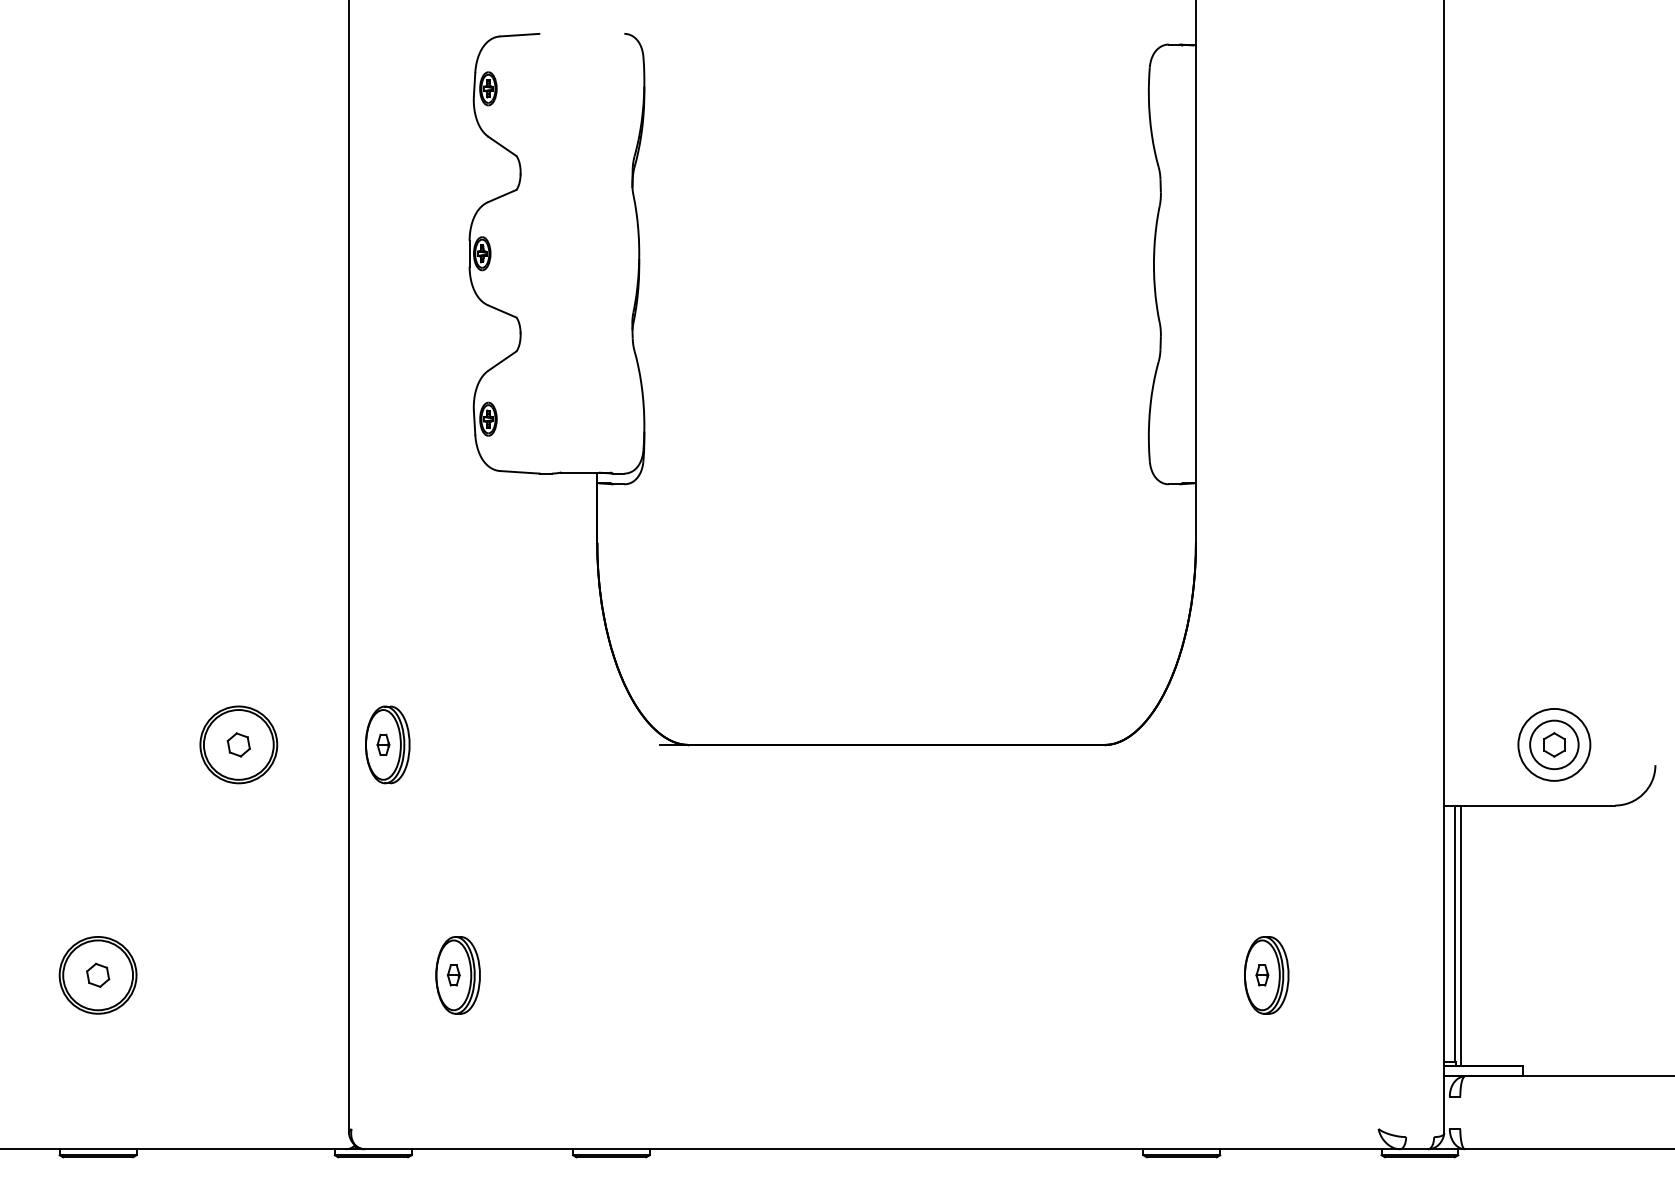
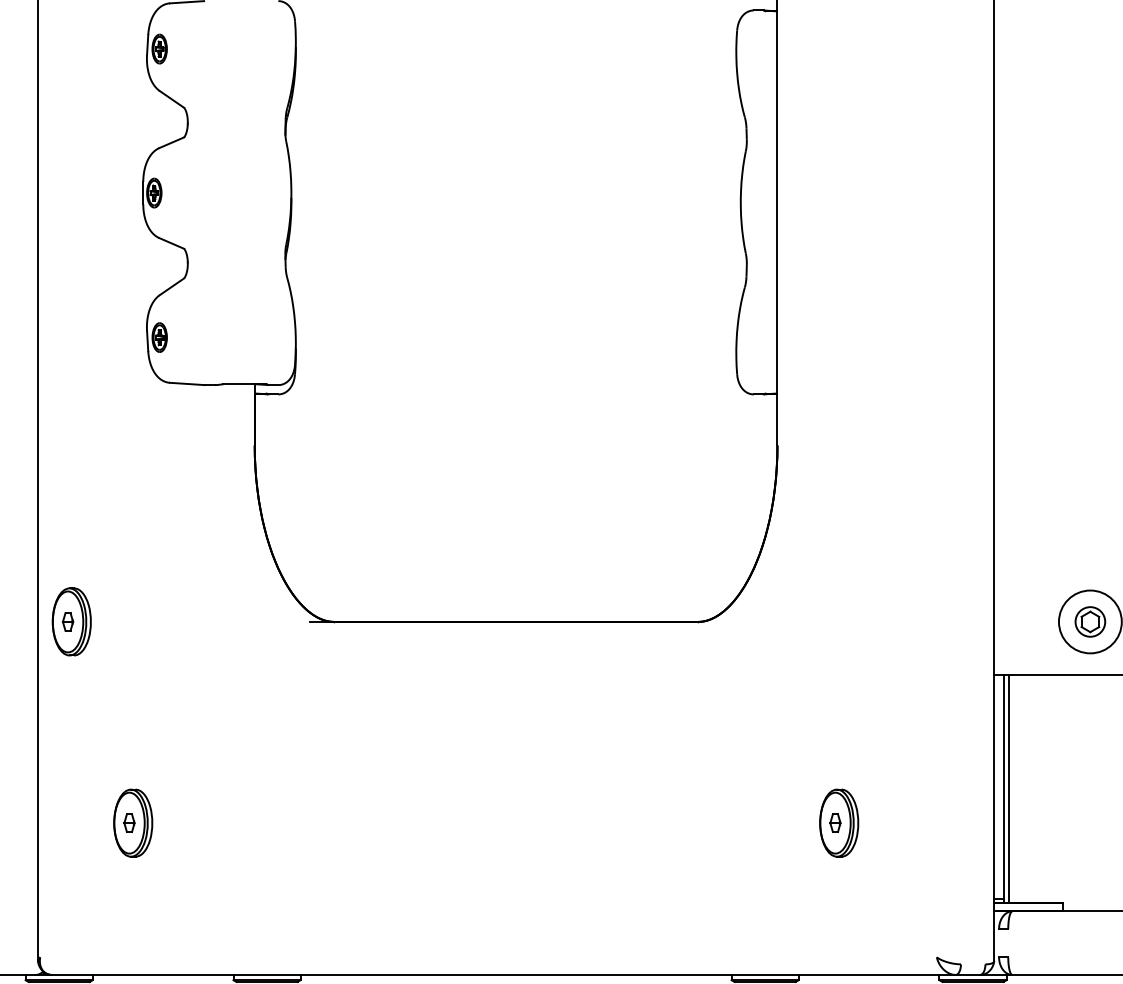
circle: (1554, 744) -> (1090, 621), size x0.7

